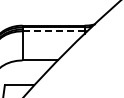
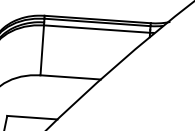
line: (53, 31) -> (96, 29), dashed -> solid

